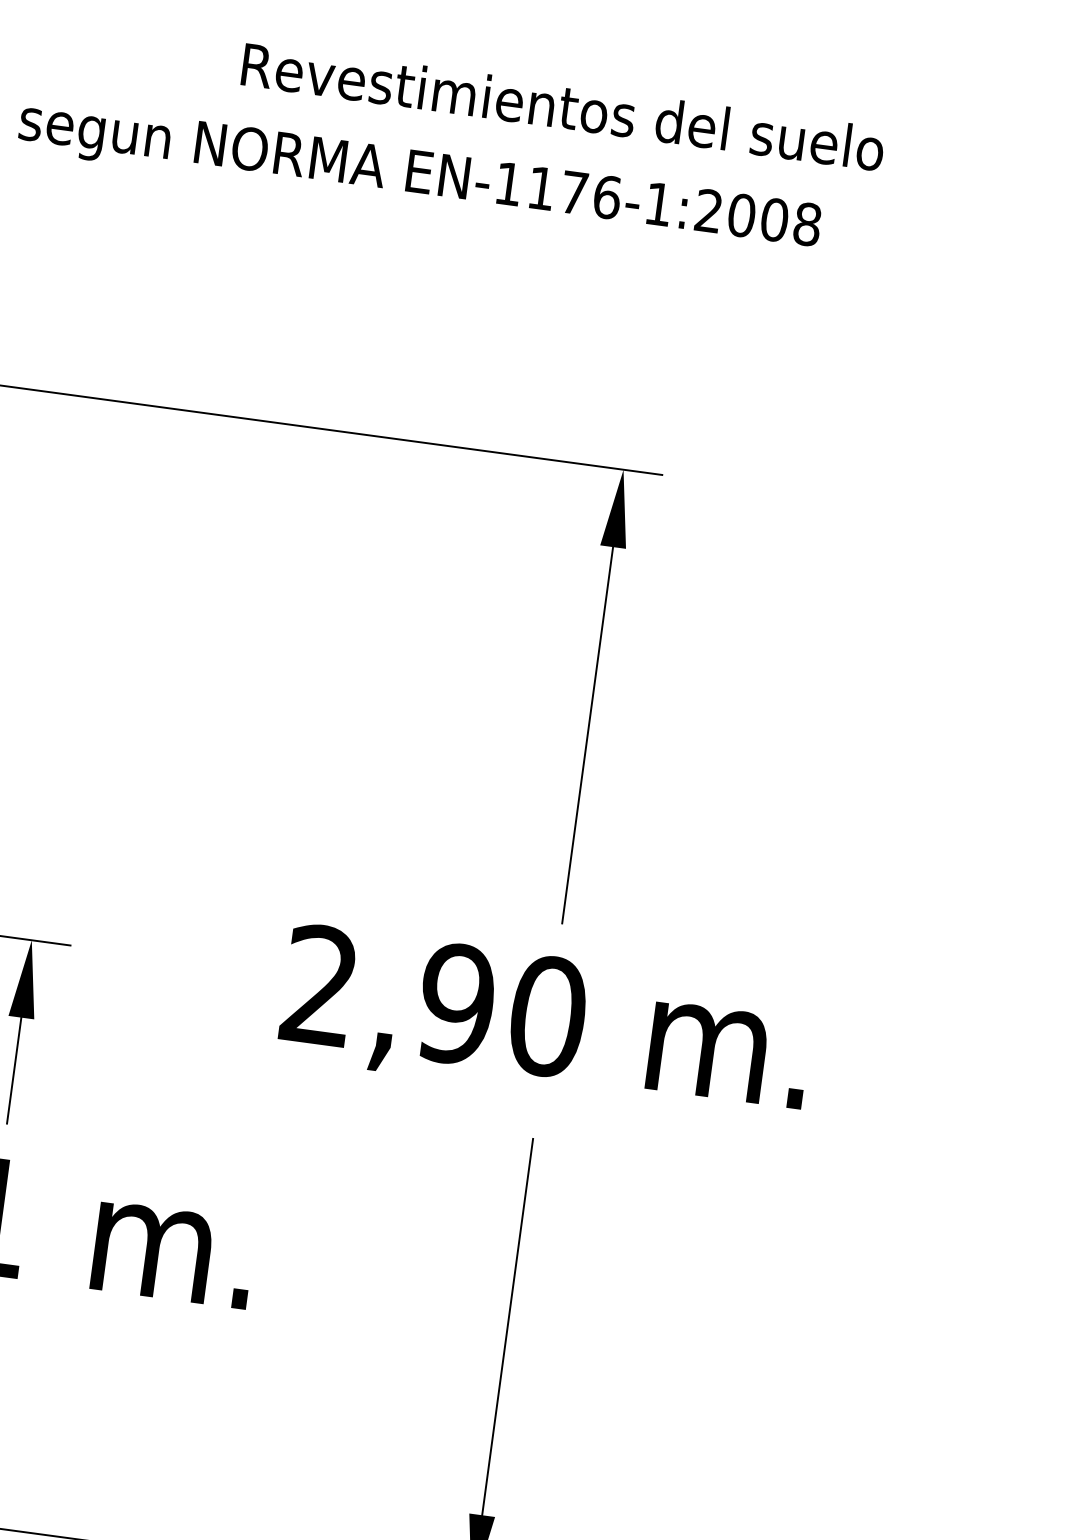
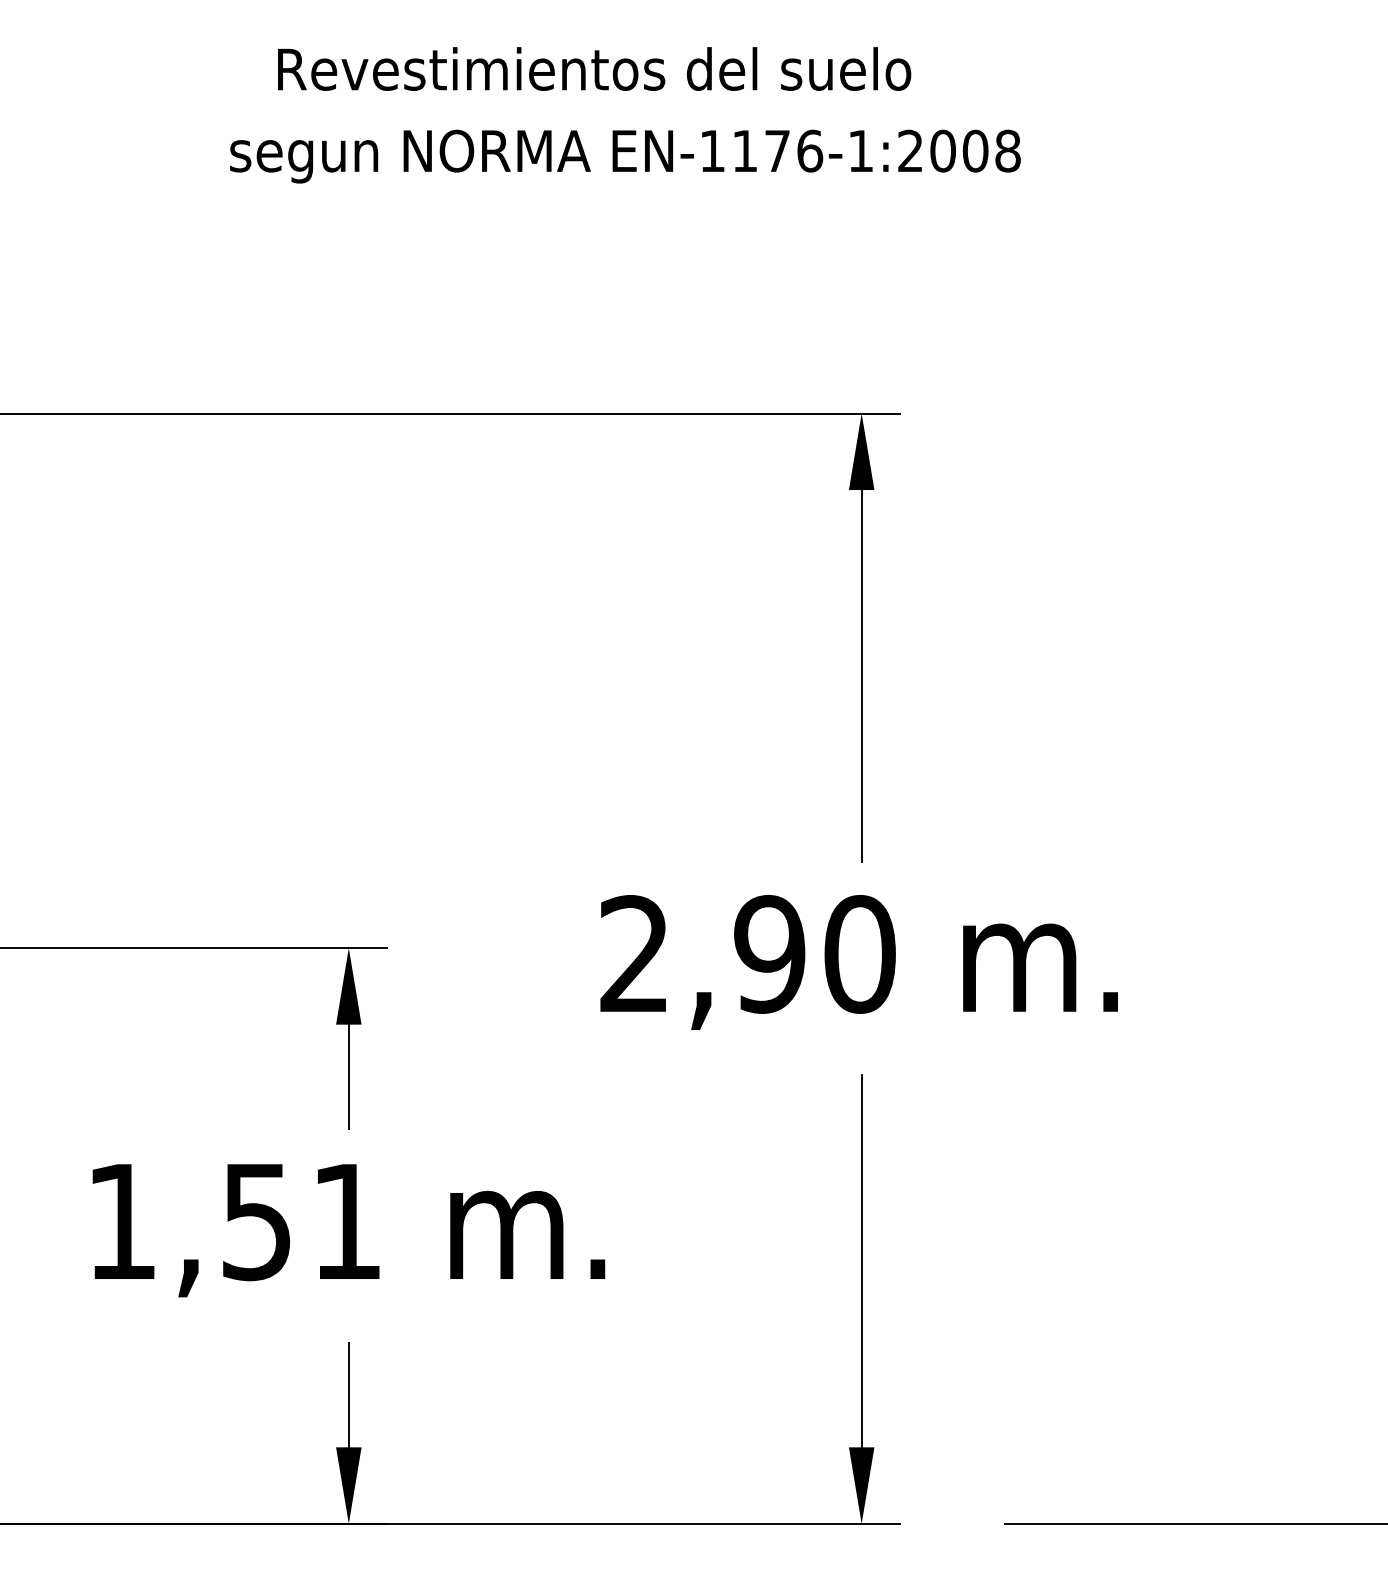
text: (563, 106) -> (594, 68), moved

